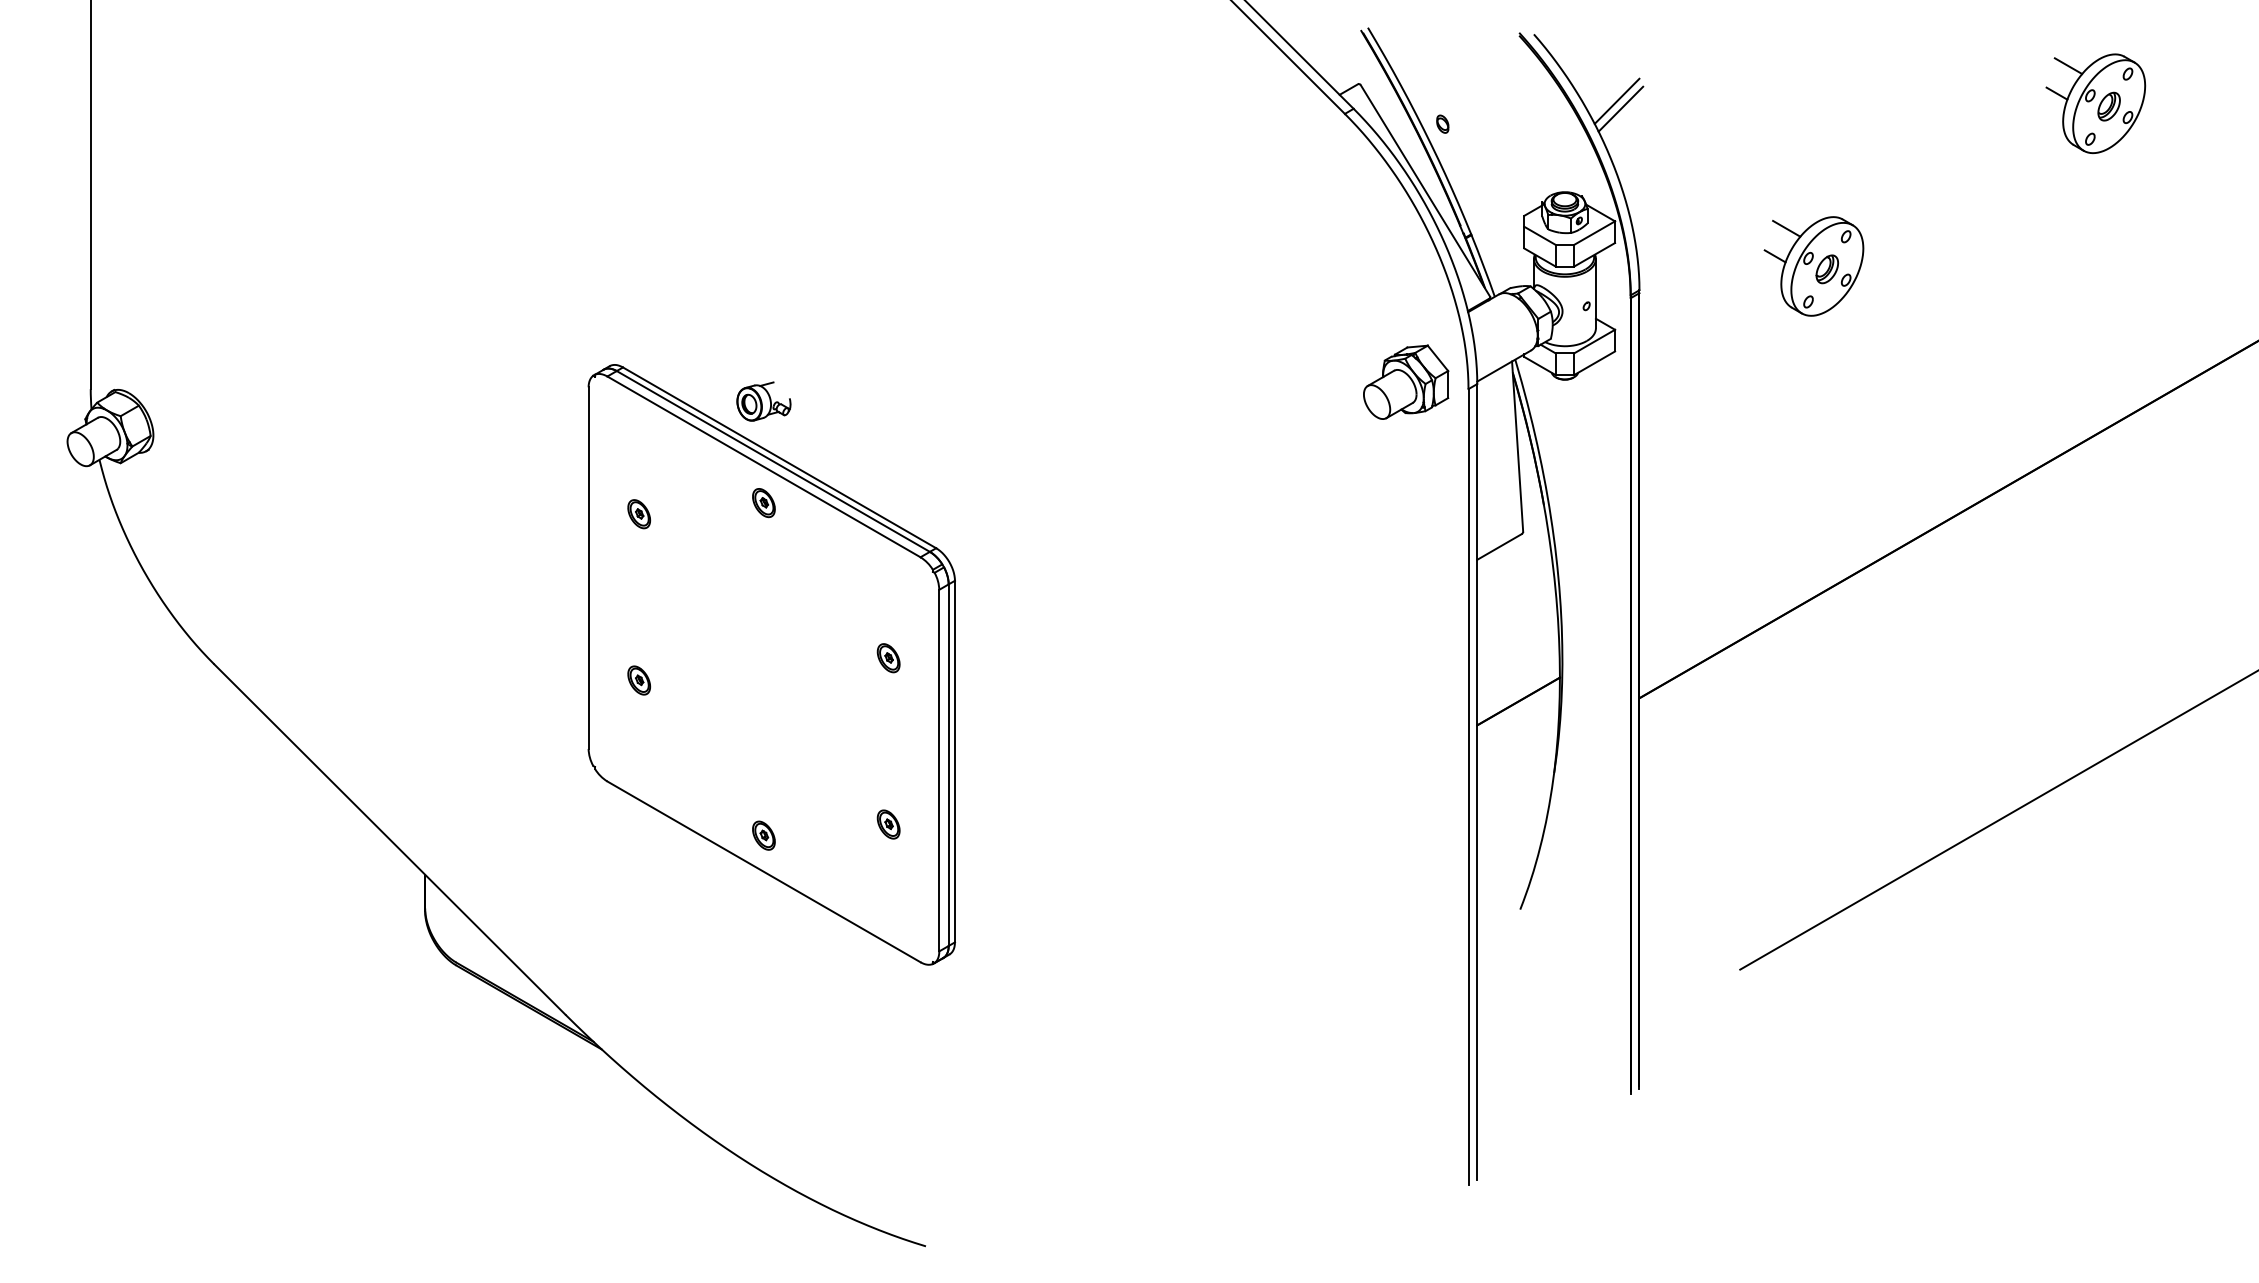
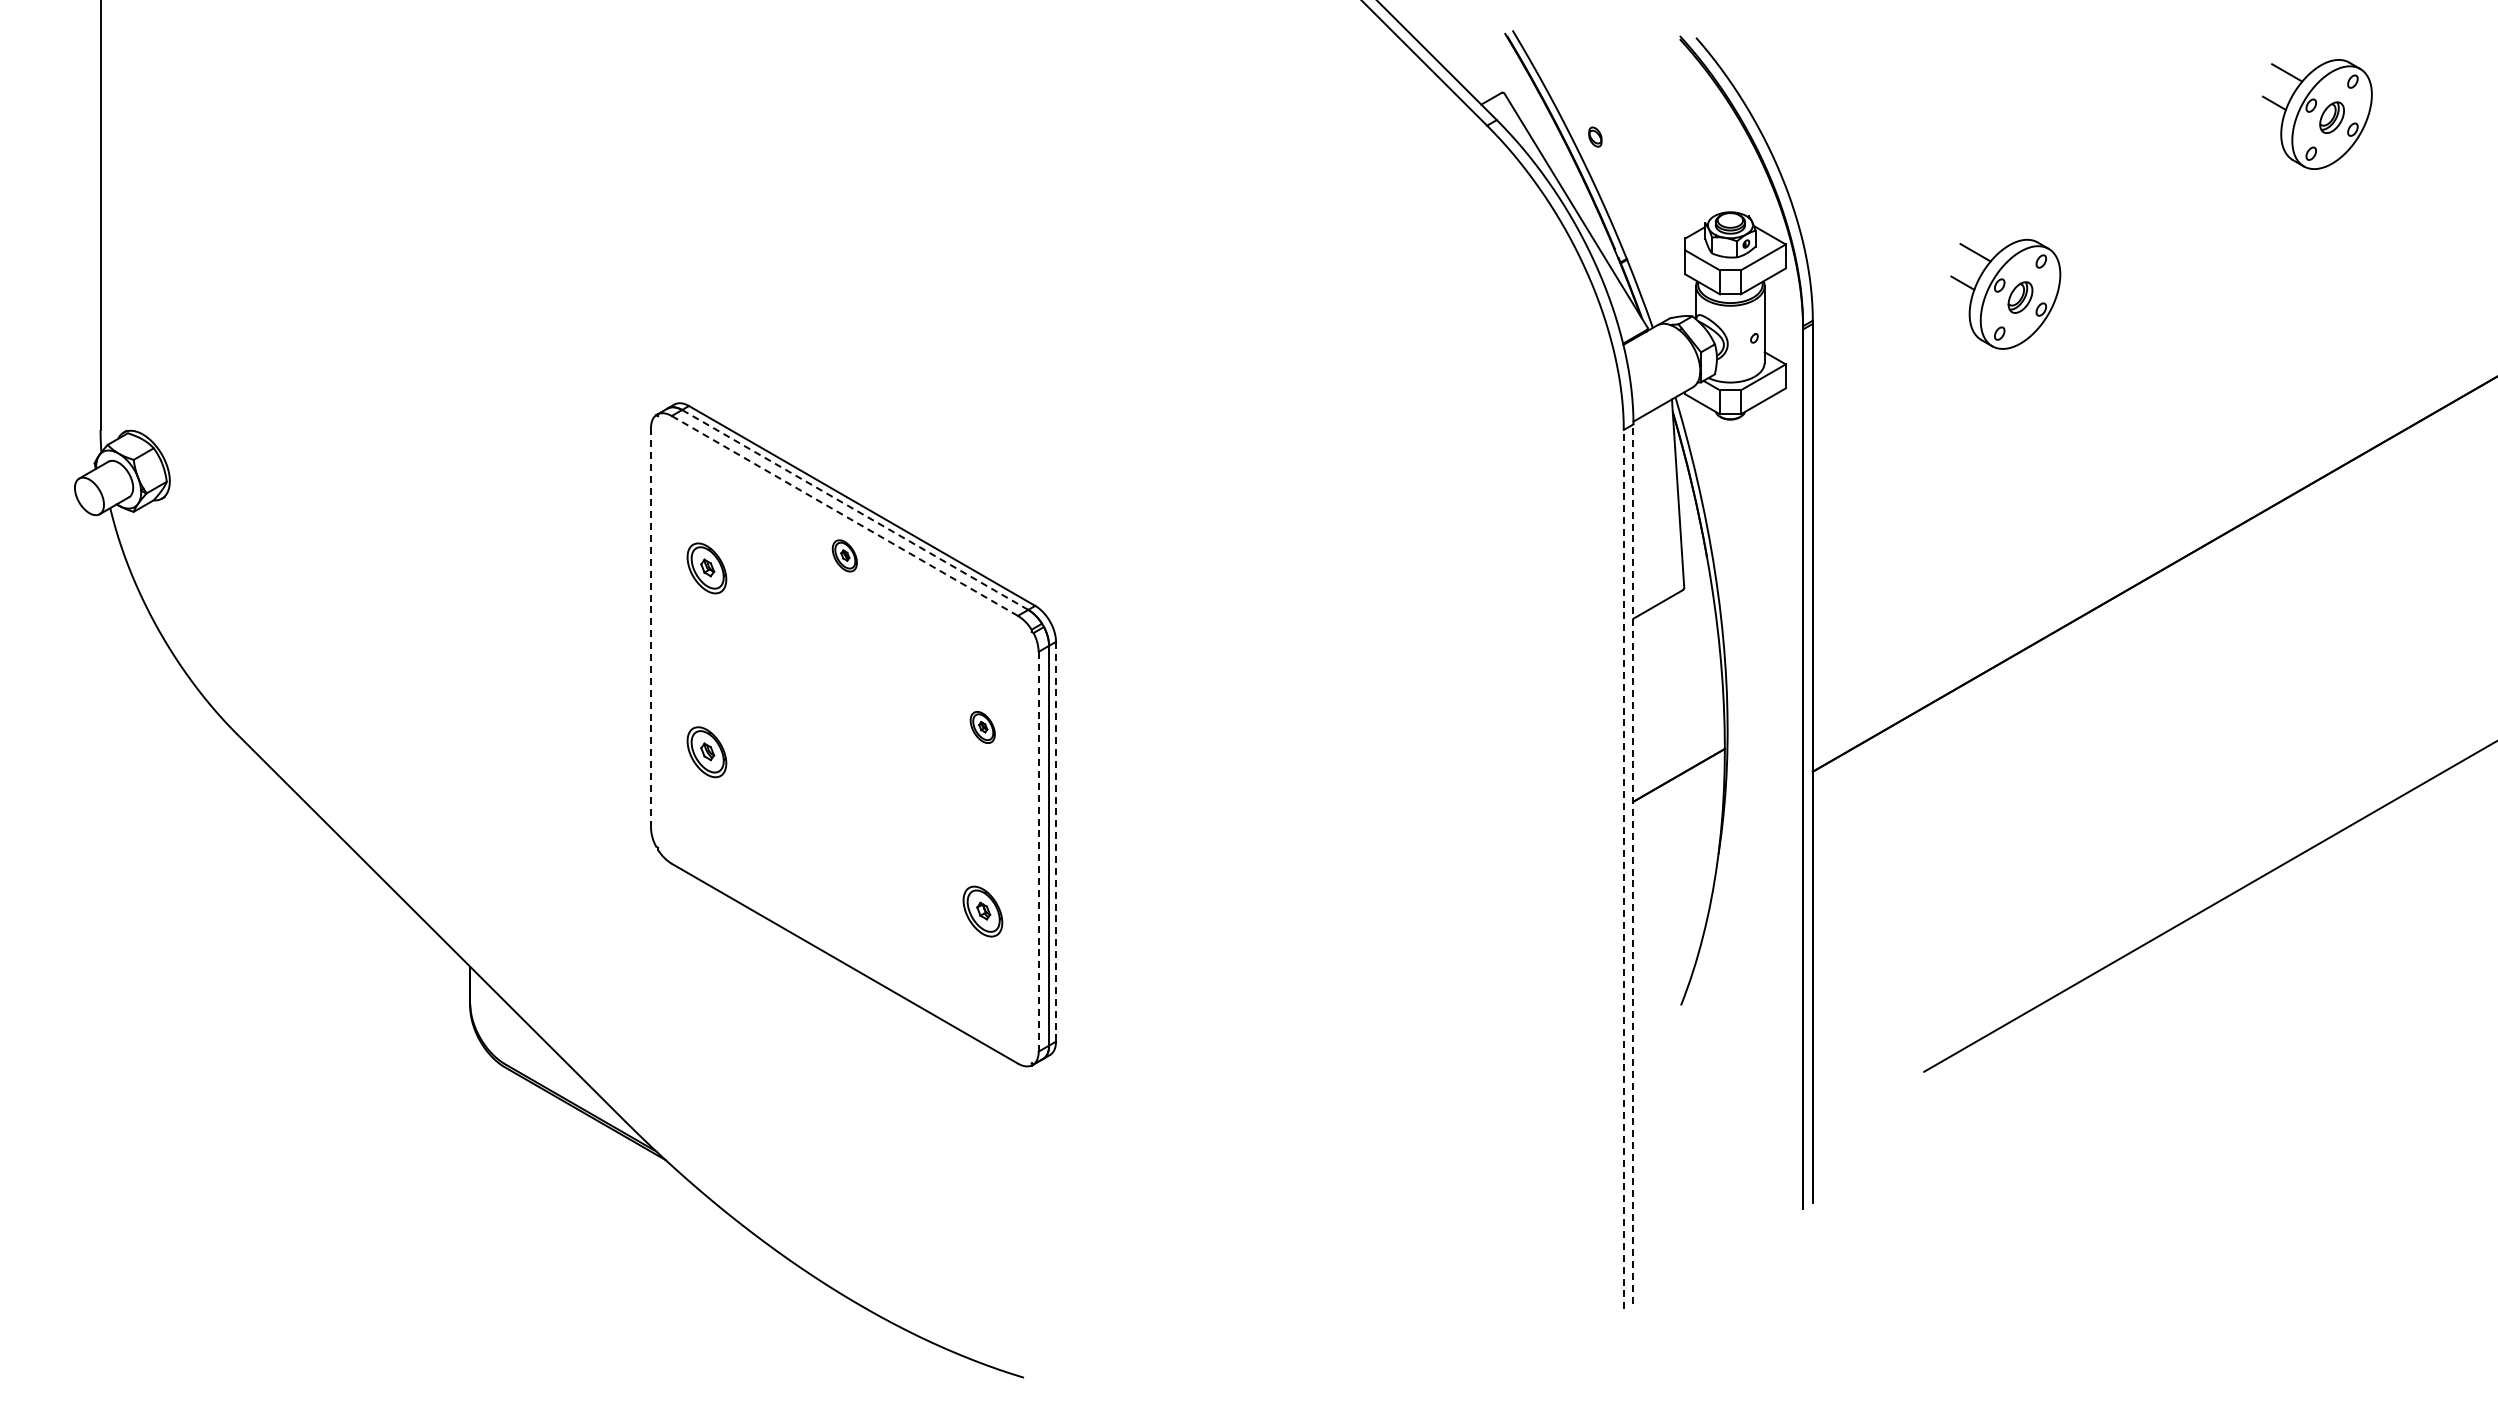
line: (1616, 101) -> (1787, 111), removed
line: (1620, 109) -> (1791, 120), removed
part: (1405, 381) -> (1554, 421), removed
part: (763, 401) -> (844, 443), removed
line: (773, 461) -> (855, 509), solid -> dashed
line: (763, 466) -> (844, 515), solid -> dashed
part: (638, 513) -> (706, 567), size x1.6
line: (589, 567) -> (651, 627), solid -> dashed
part: (638, 679) -> (706, 751), size x1.6
line: (955, 761) -> (1056, 841), solid -> dashed
line: (939, 770) -> (1038, 851), solid -> dashed
line: (1477, 782) -> (1633, 864), solid -> dashed
line: (1468, 786) -> (1623, 869), solid -> dashed
part: (888, 823) -> (982, 910), size x1.6
part: (763, 835) -> (844, 923), removed

